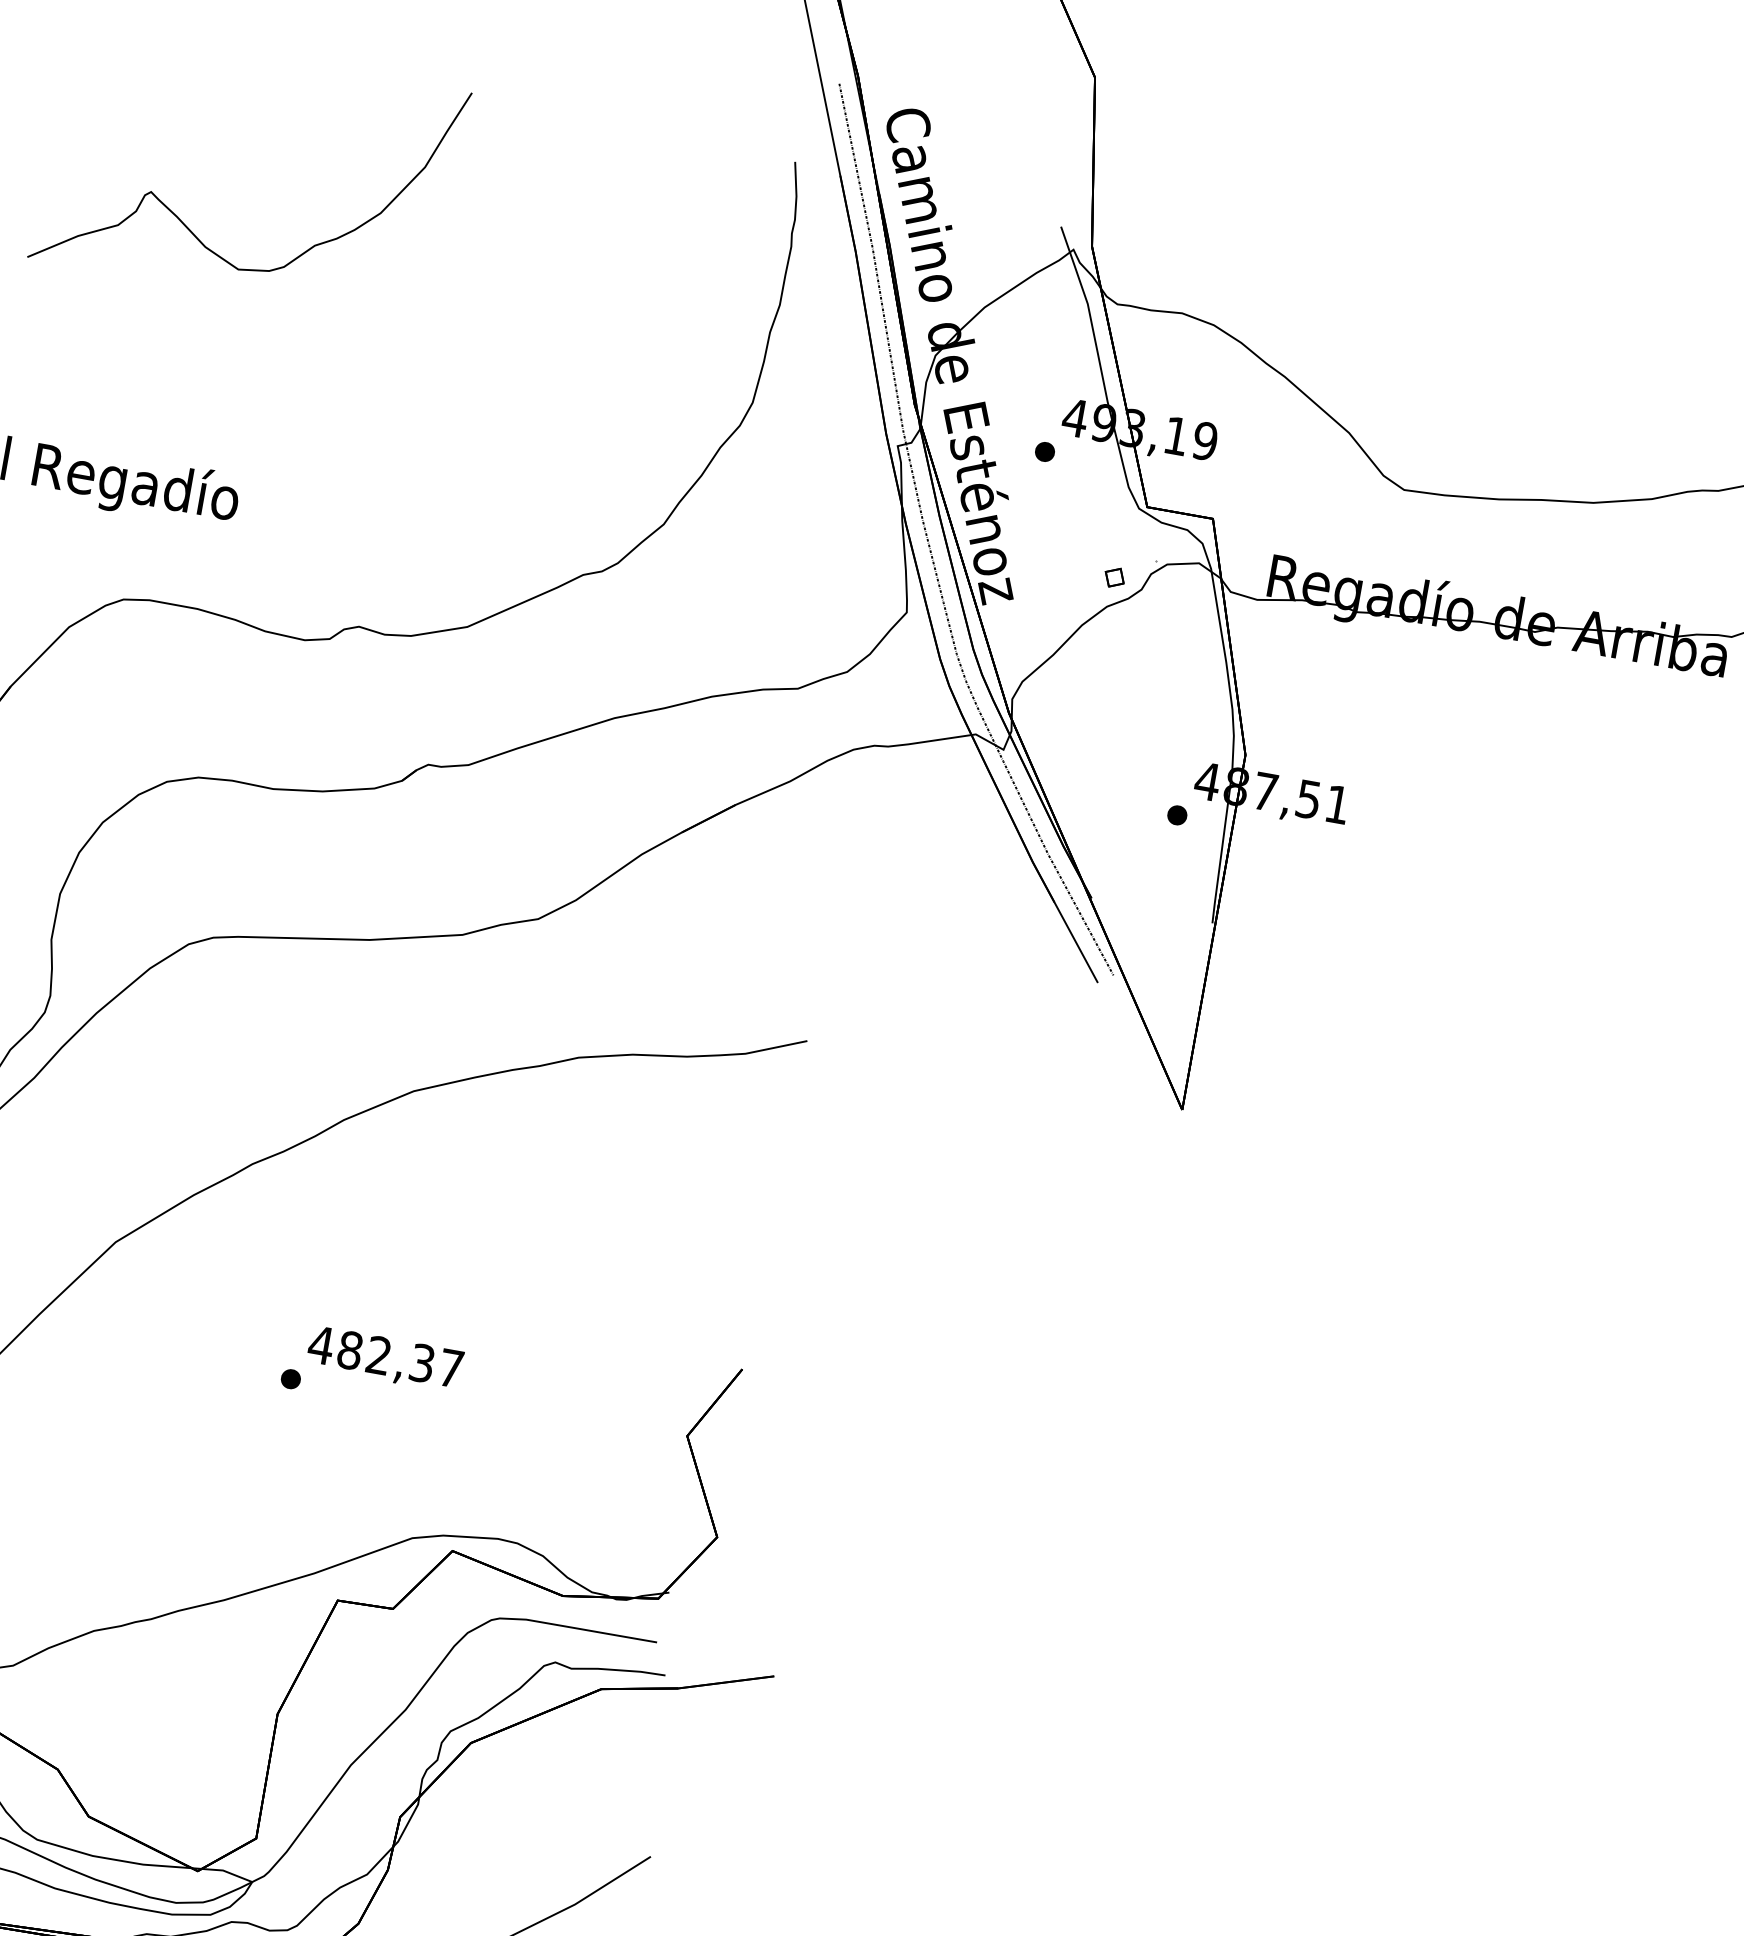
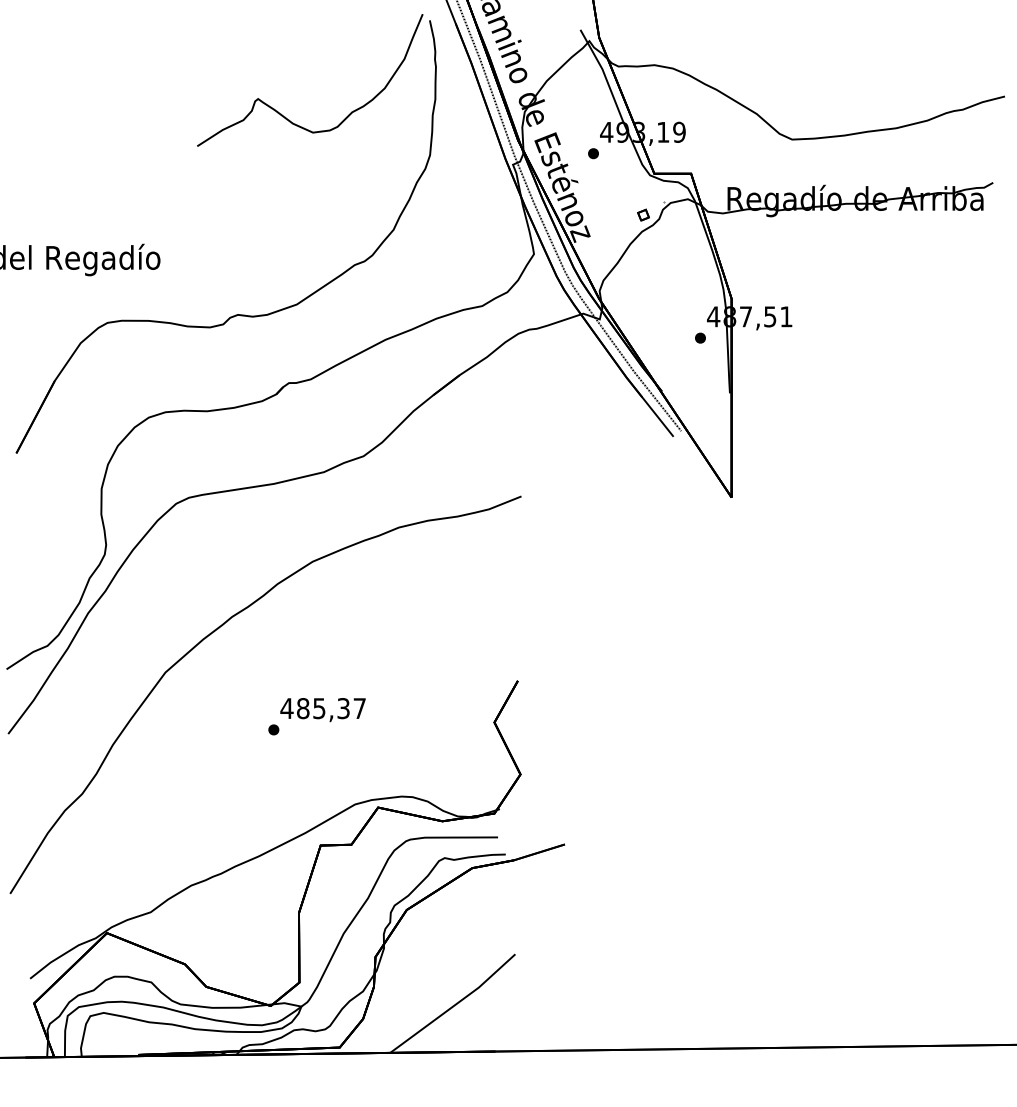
part: (194, 231) -> (285, 116), moved
text: (379, 1355) -> (319, 708), 482,37 -> 485,37

